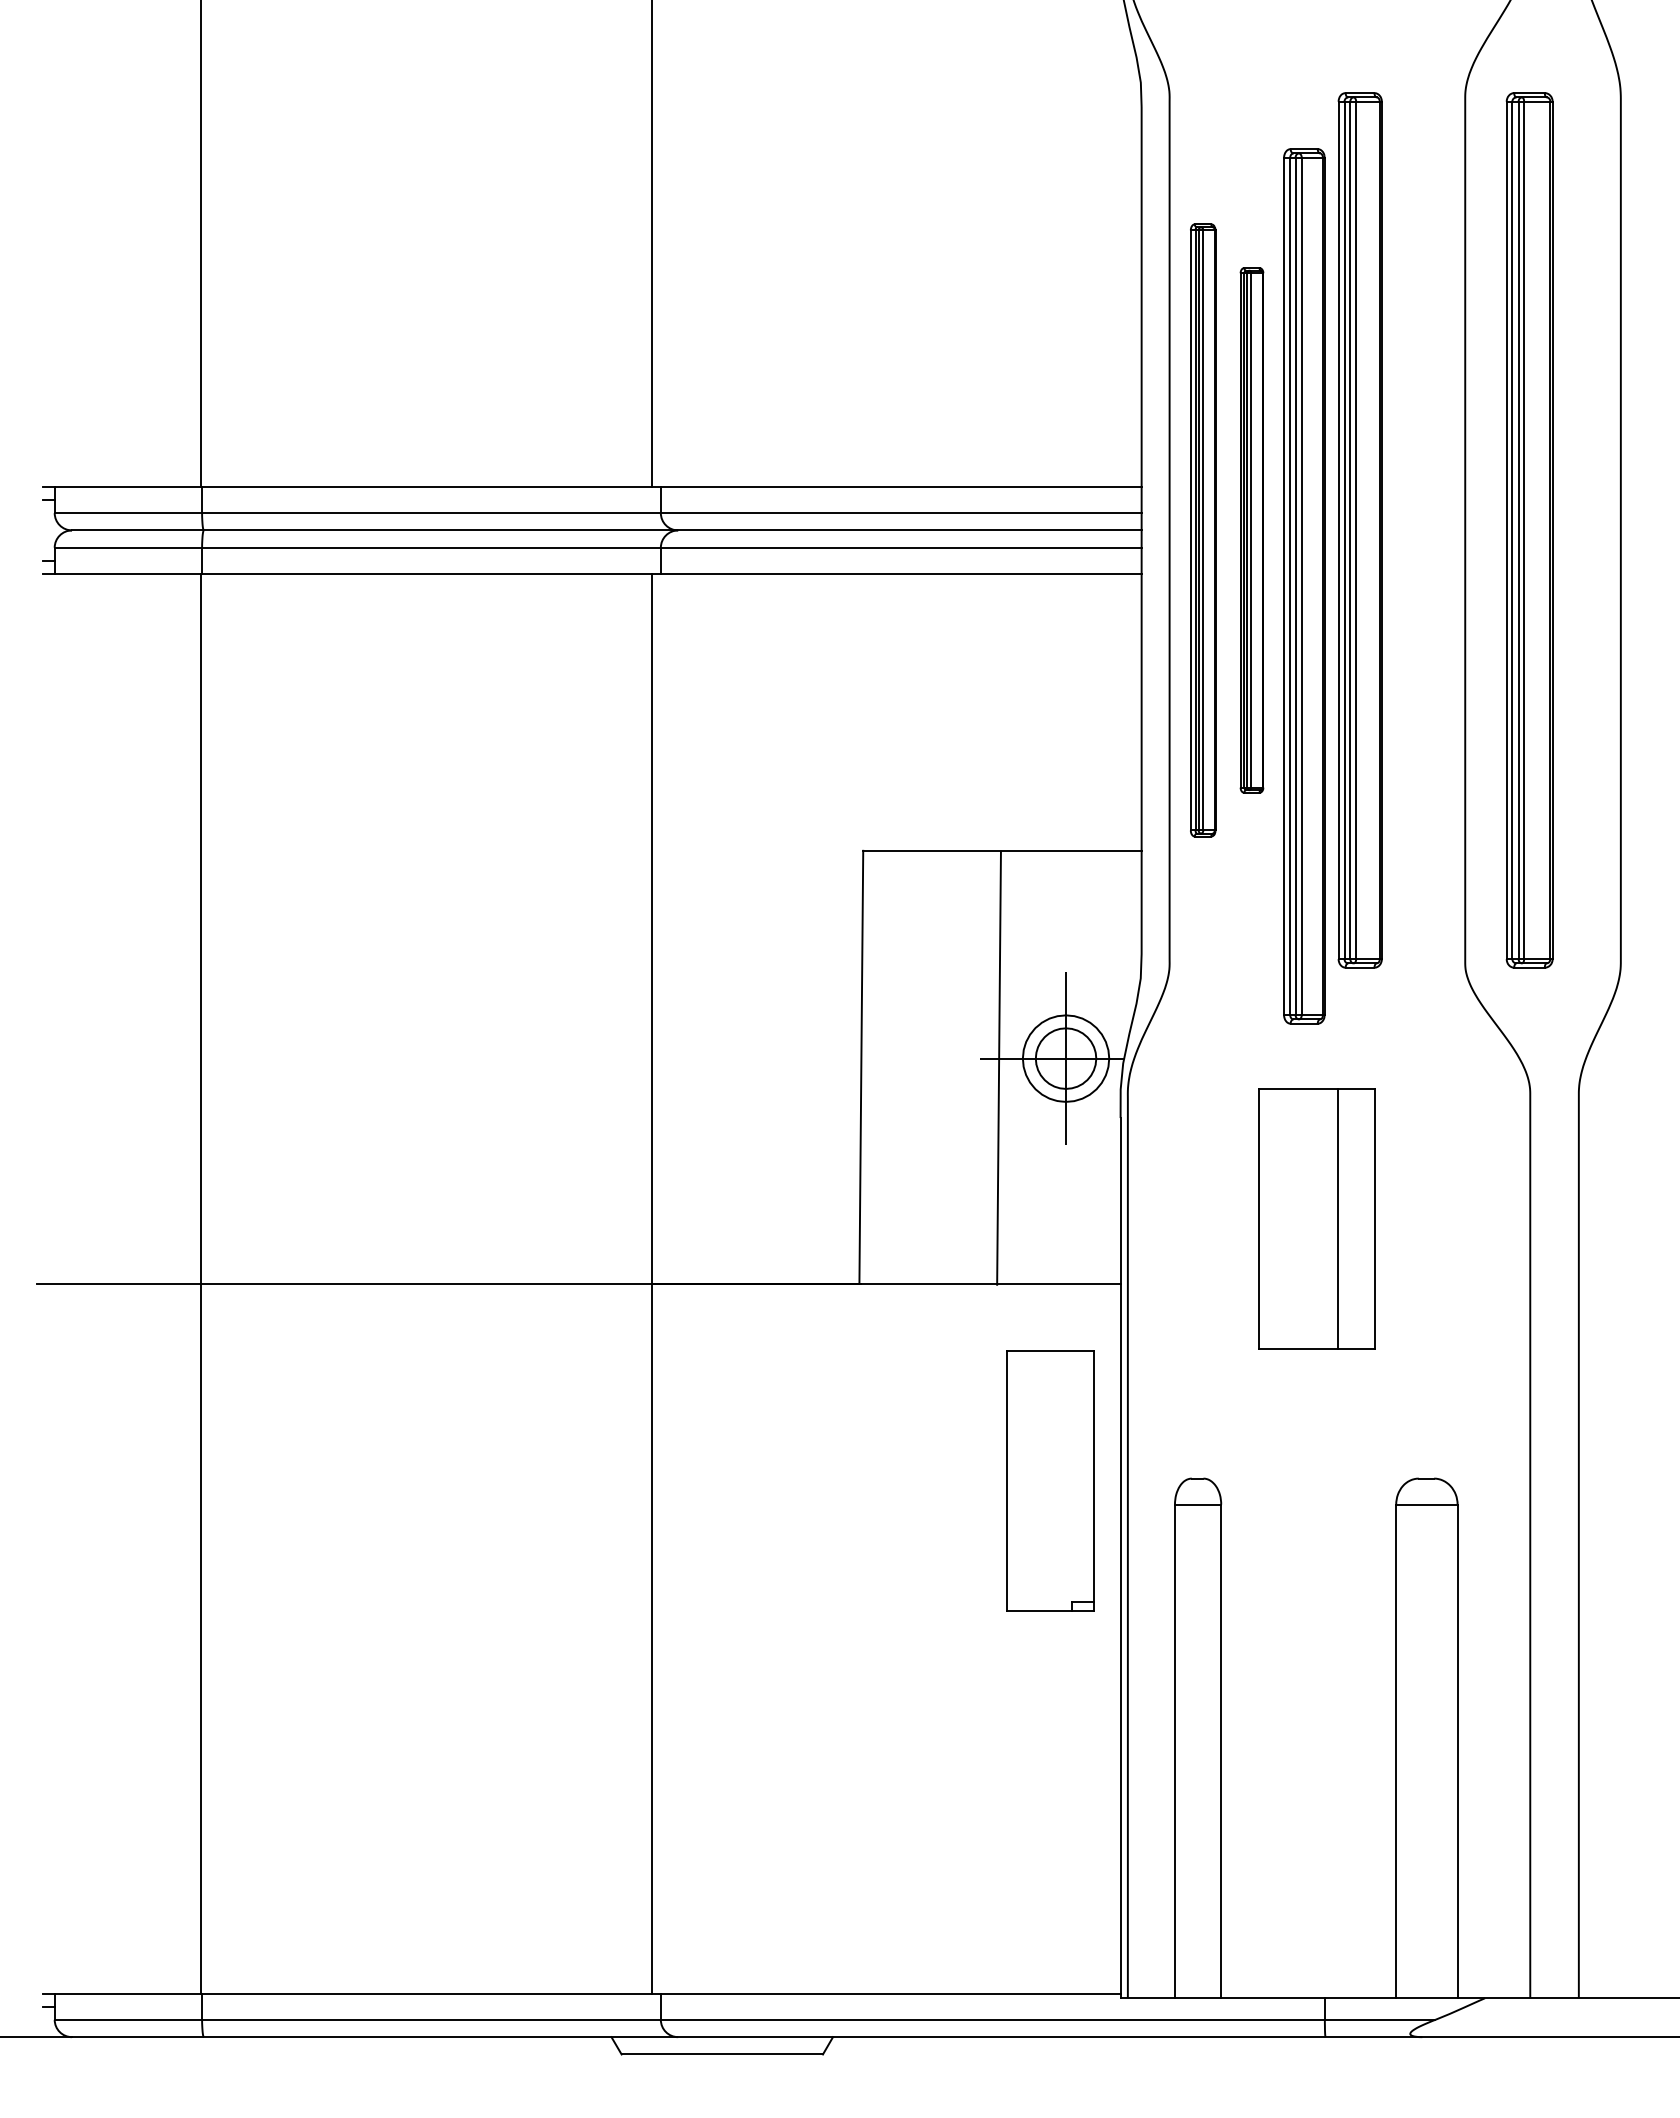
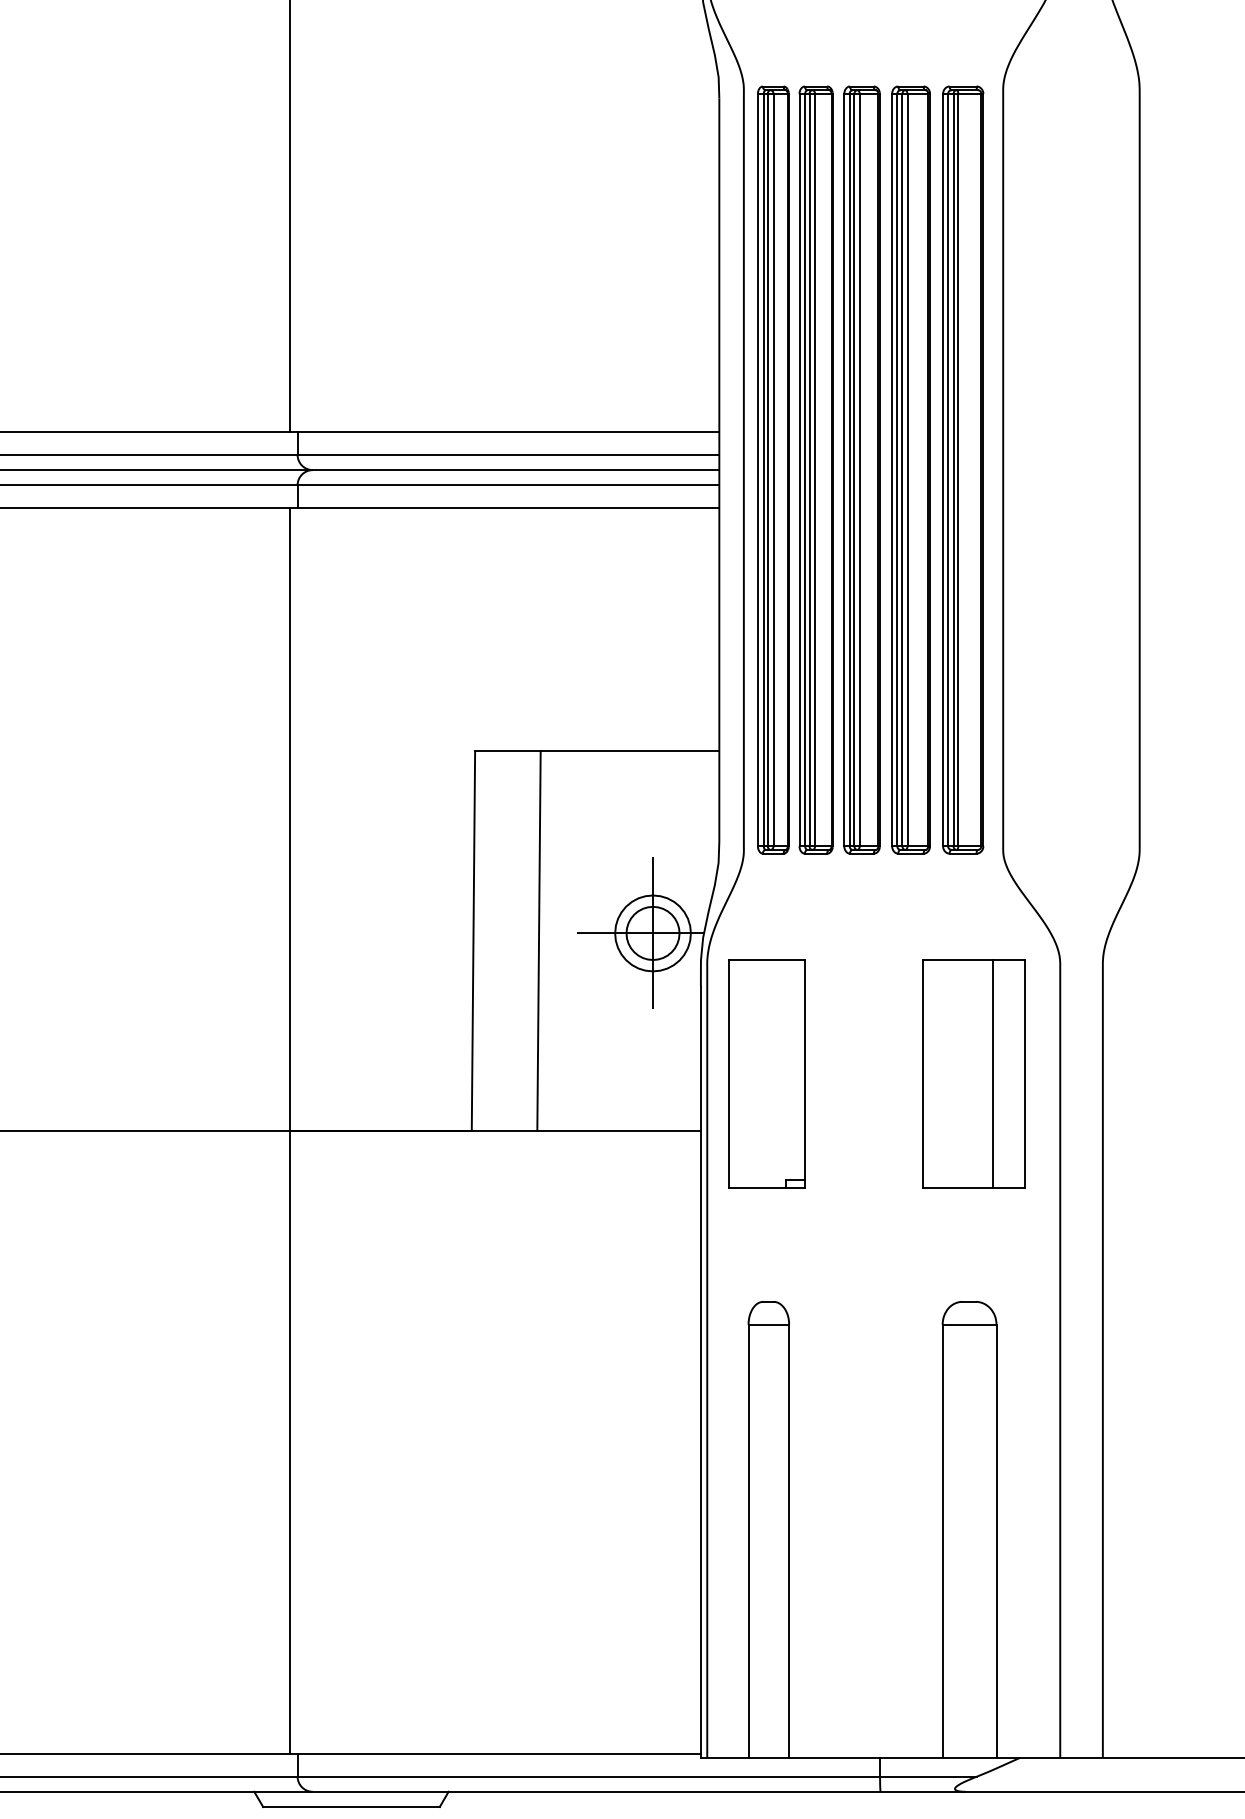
part: (1202, 530) -> (772, 470), size x1.43
part: (1251, 530) -> (815, 470), size x1.67
part: (1529, 530) -> (963, 470), moved
part: (1304, 586) -> (862, 470), moved
line: (998, 1067) -> (538, 940), moved
part: (1316, 1218) -> (973, 1073), moved
part: (1050, 1480) -> (767, 1073), moved

